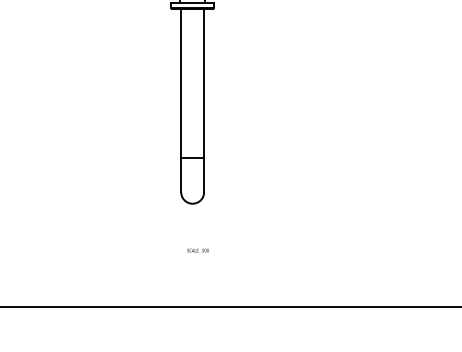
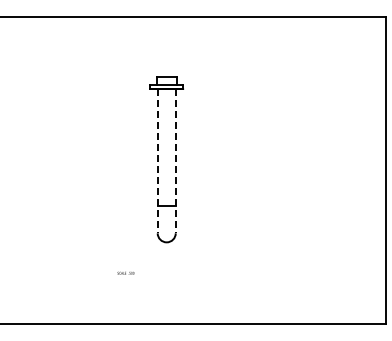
line: (180, 101) -> (157, 161), solid -> dashed
line: (203, 101) -> (175, 161), solid -> dashed
text: (197, 249) -> (125, 272), moved

